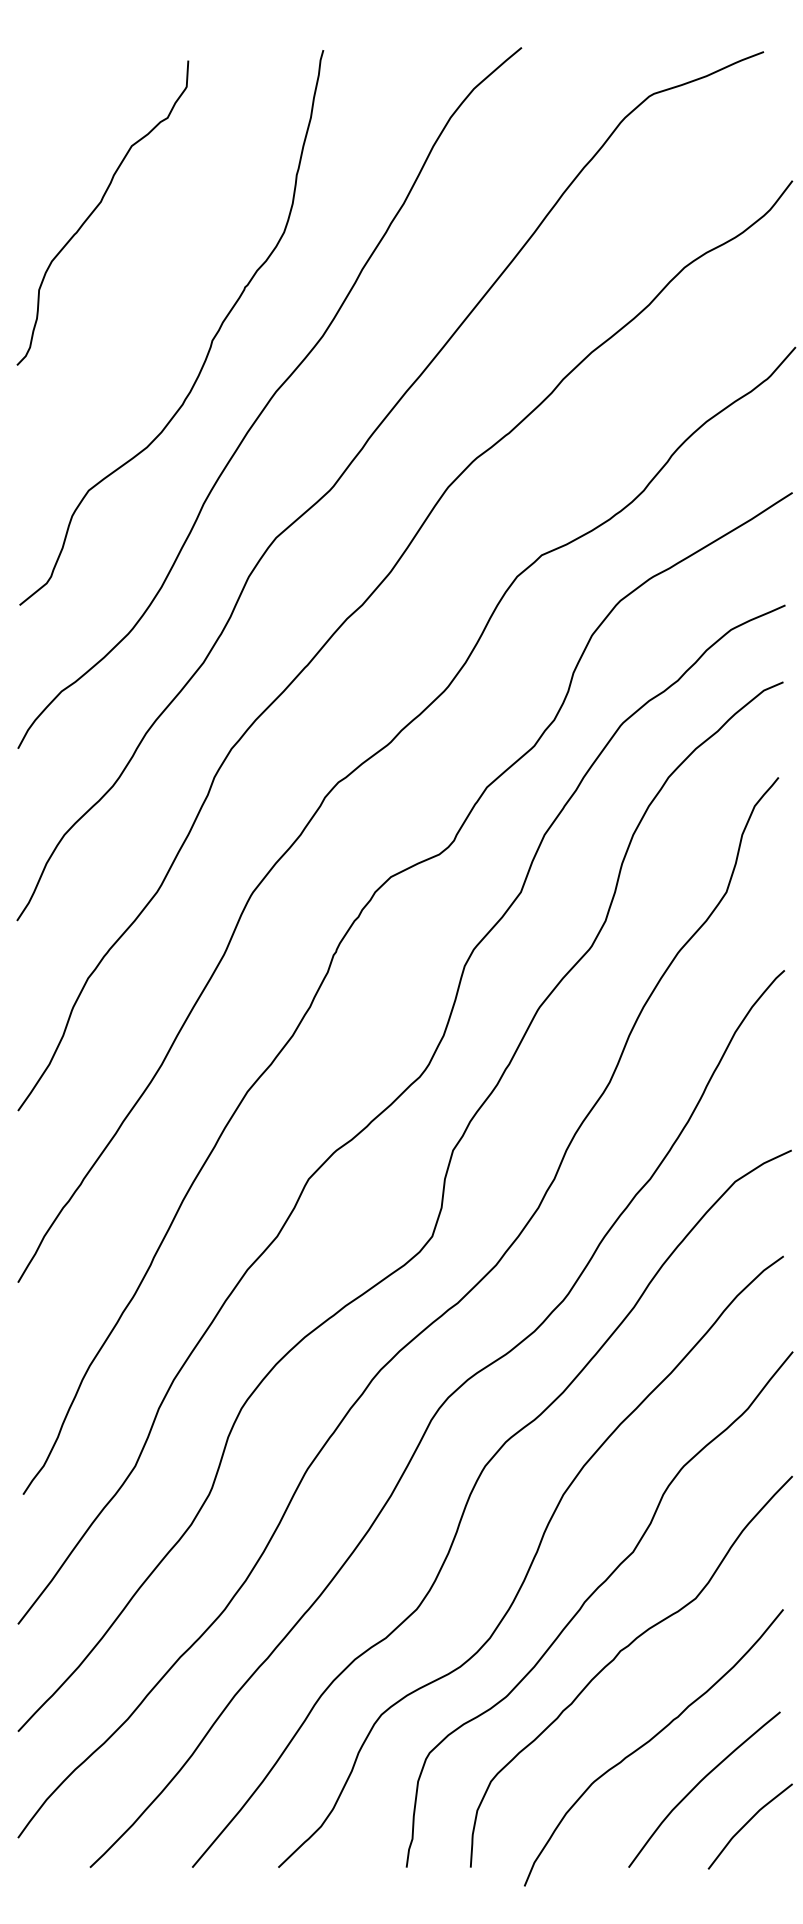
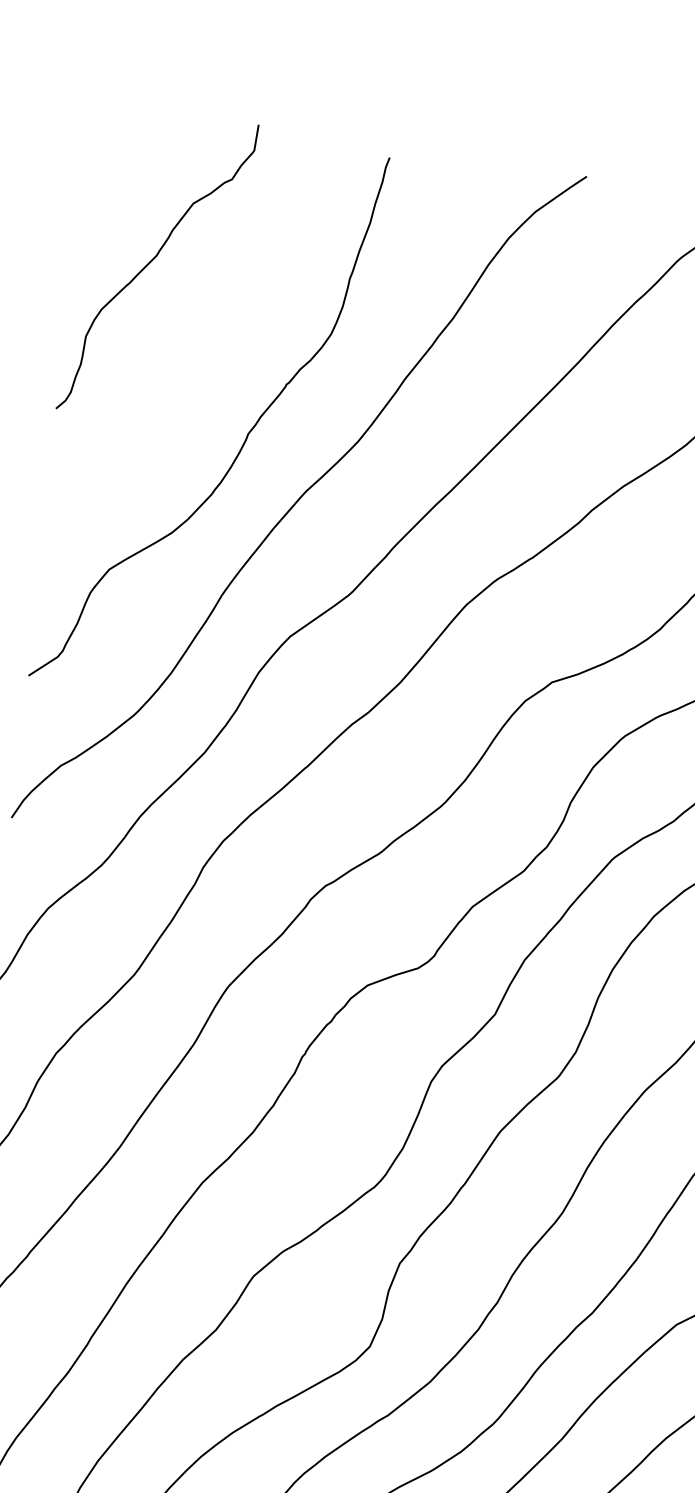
curve: (96, 209) -> (151, 262), moved

